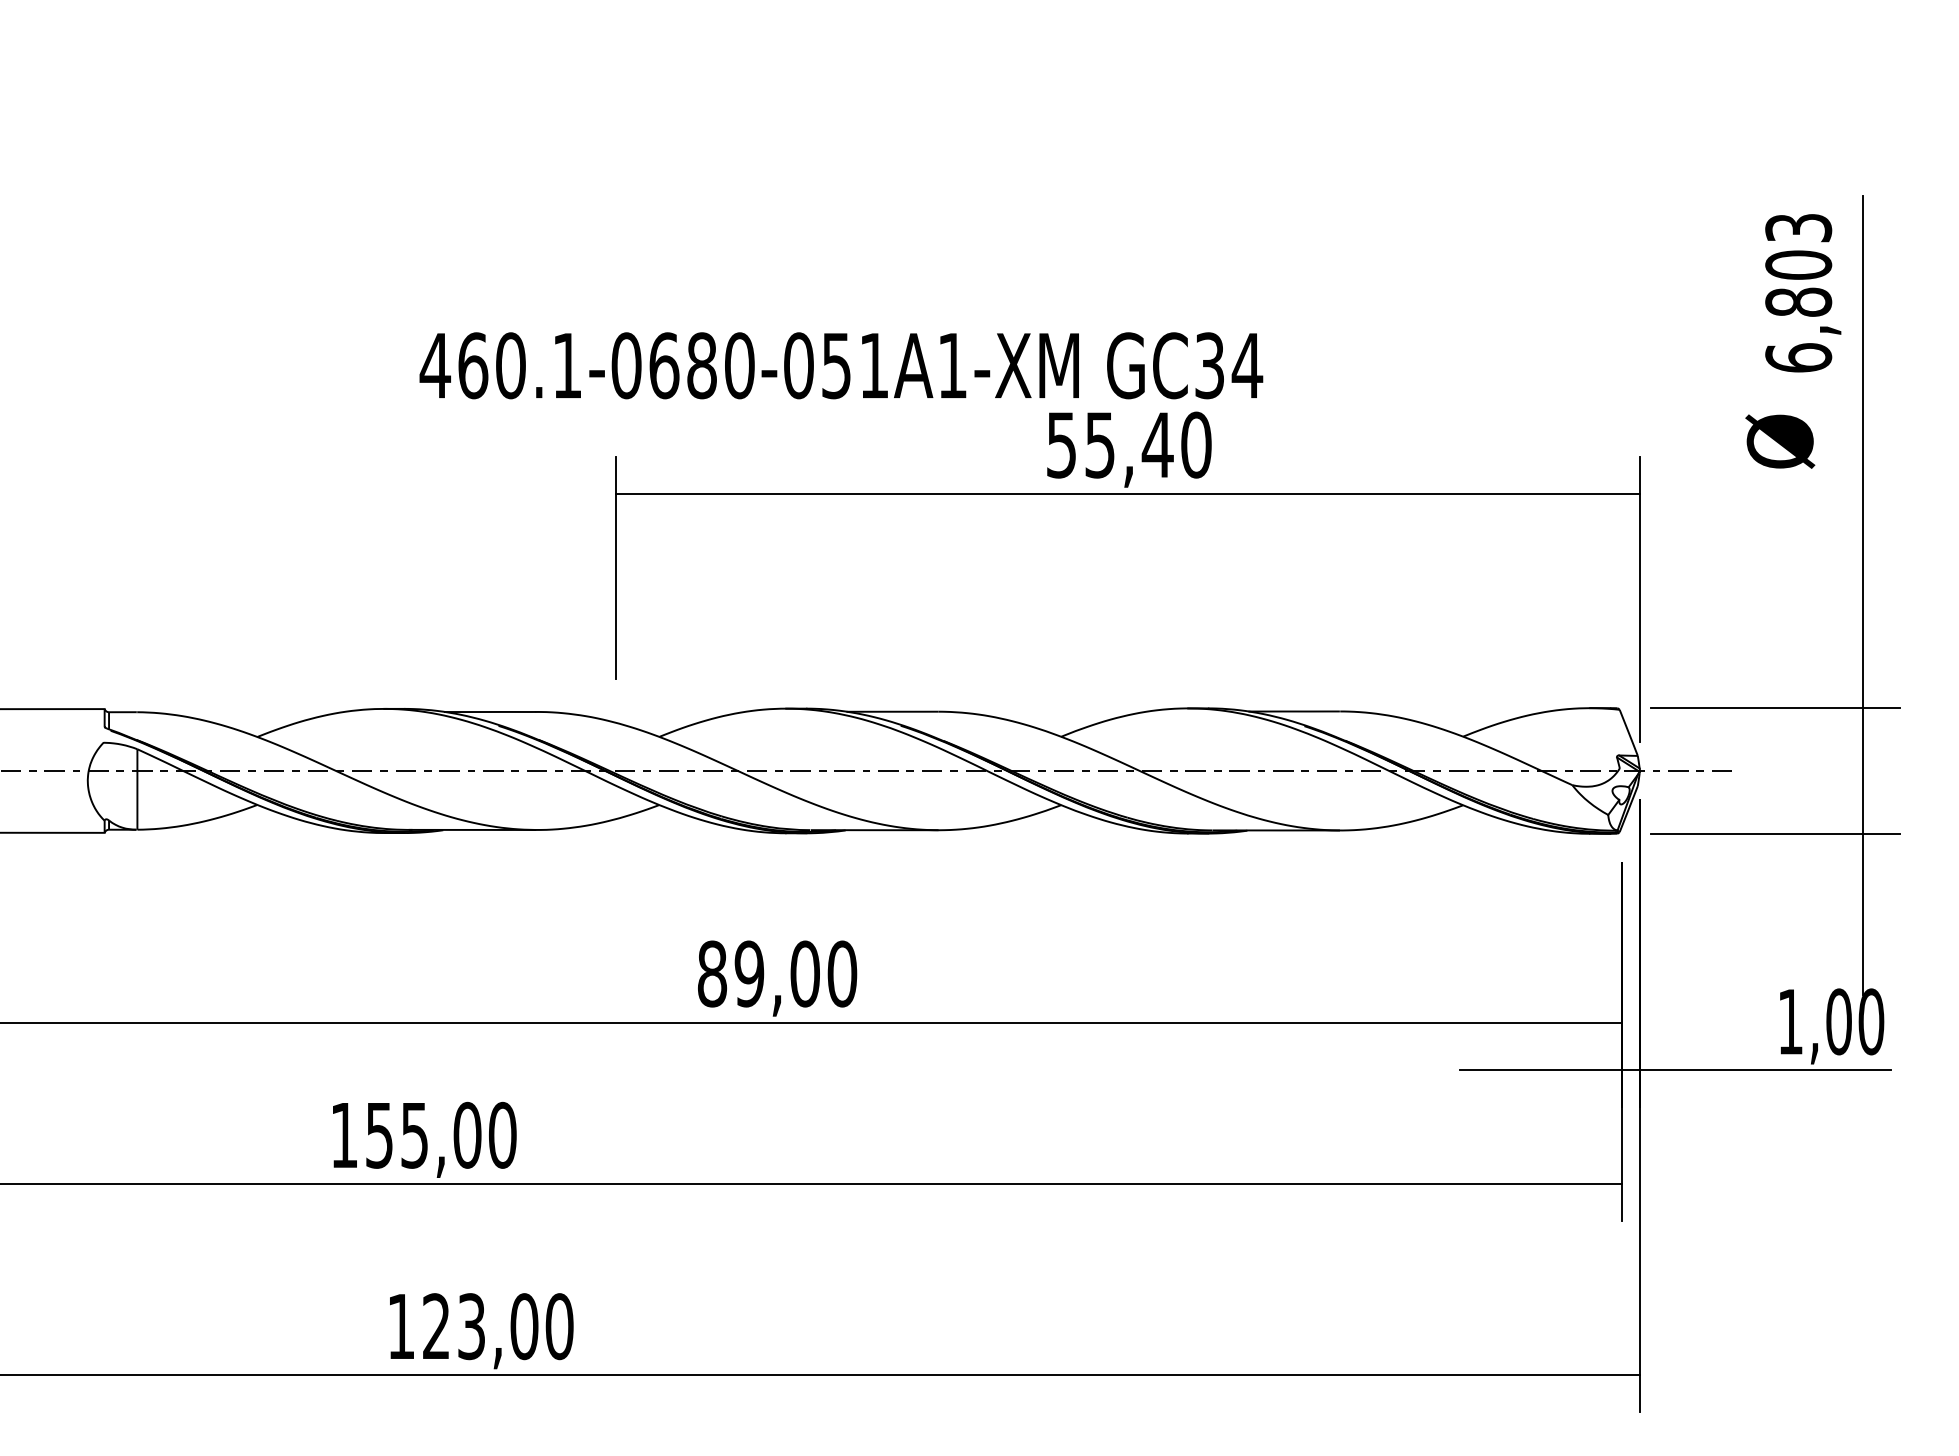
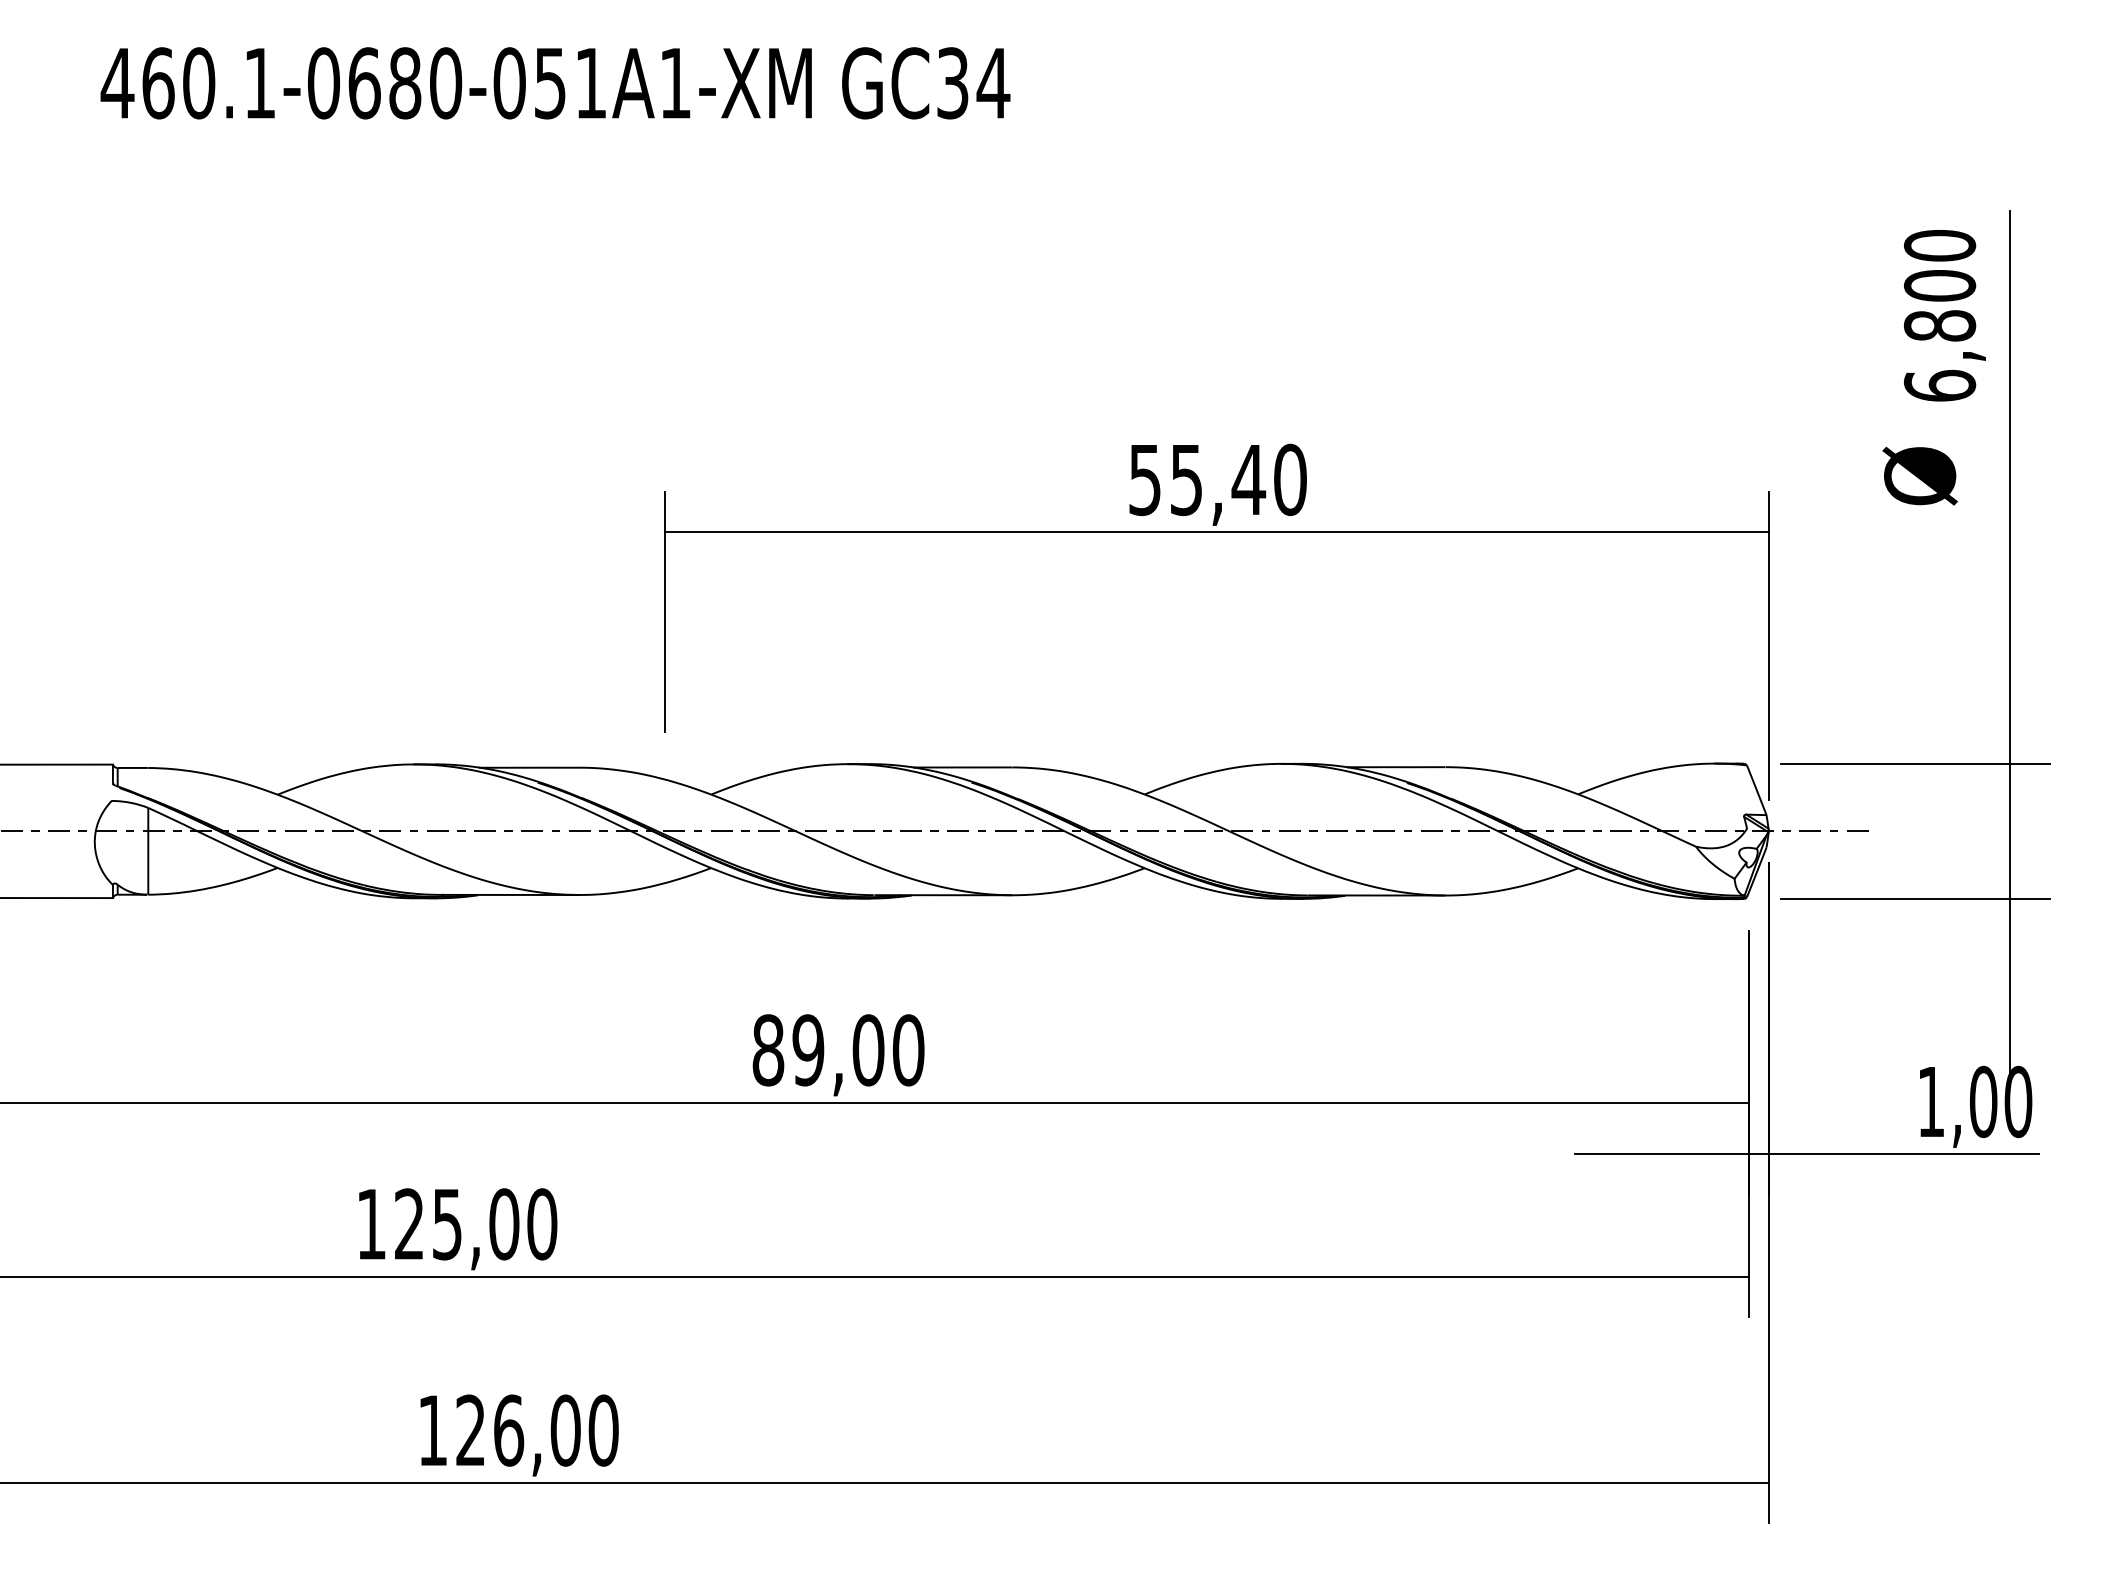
text: (1798, 227) -> (1939, 245), 6,803 -> 6,800
text: (841, 365) -> (555, 83), moved
text: (379, 1135) -> (409, 1224), 155,00 -> 125,00
text: (472, 1326) -> (509, 1430), 123,00 -> 126,00

